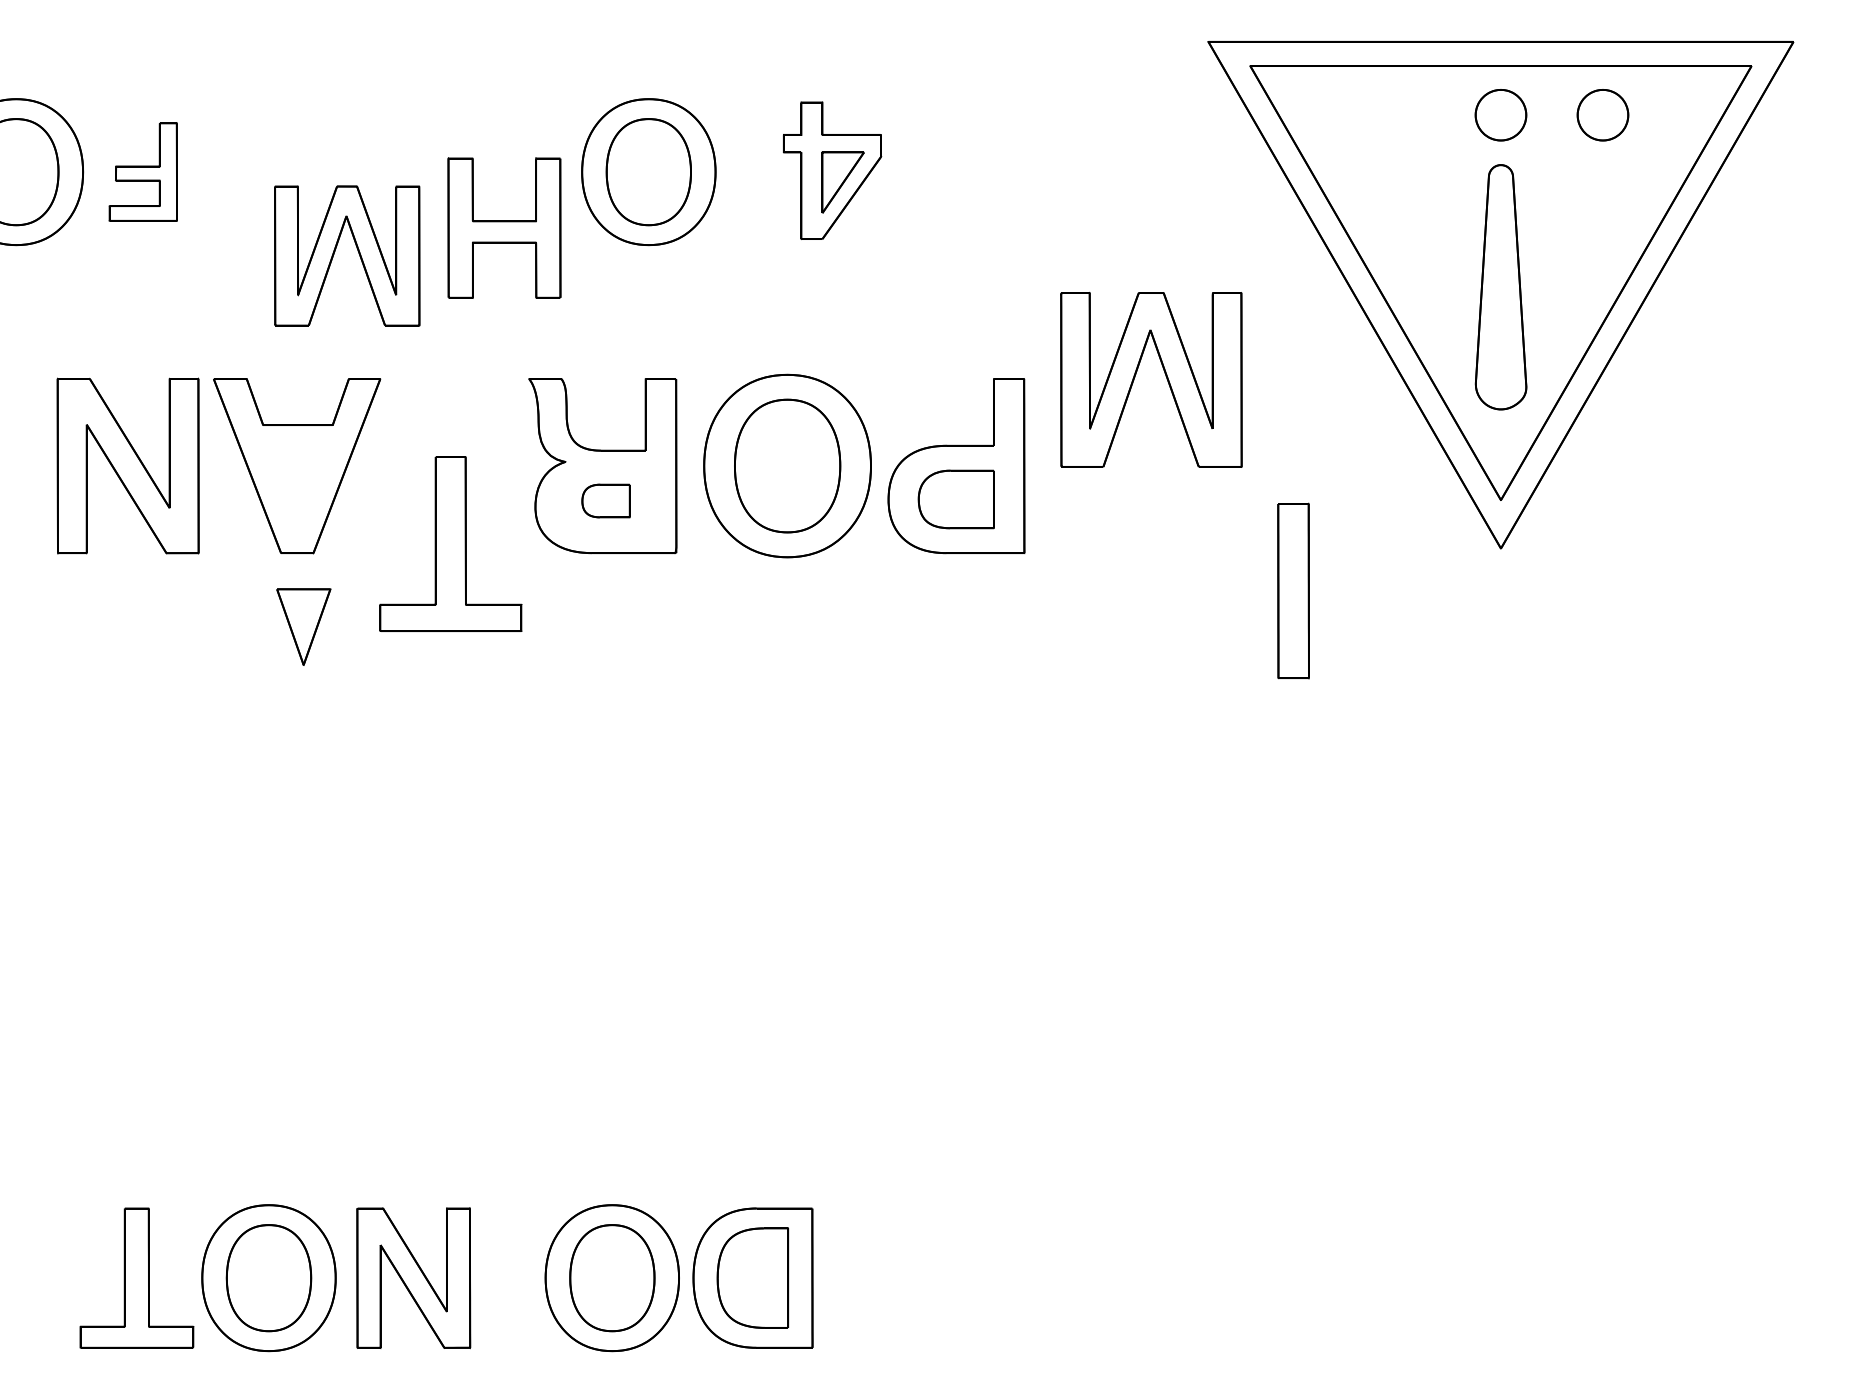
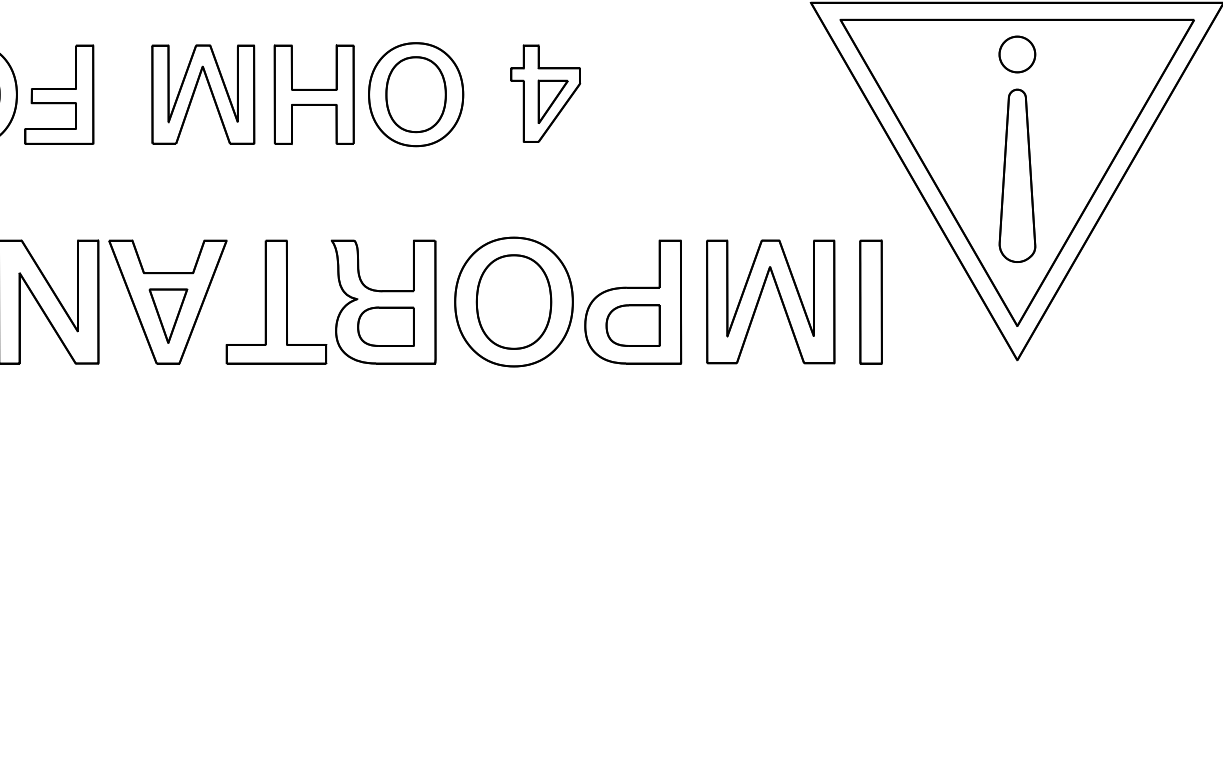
part: (1602, 115) -> (1089, 54), removed
part: (143, 171) -> (59, 94), size x1.43
part: (504, 227) -> (314, 94), moved
part: (357, 251) -> (210, 91), moved
part: (1164, 373) -> (779, 297), moved
part: (605, 500) -> (385, 326), size x1.67
part: (450, 543) -> (276, 301), moved
part: (1293, 590) -> (870, 301), moved
part: (303, 626) -> (168, 315), moved

